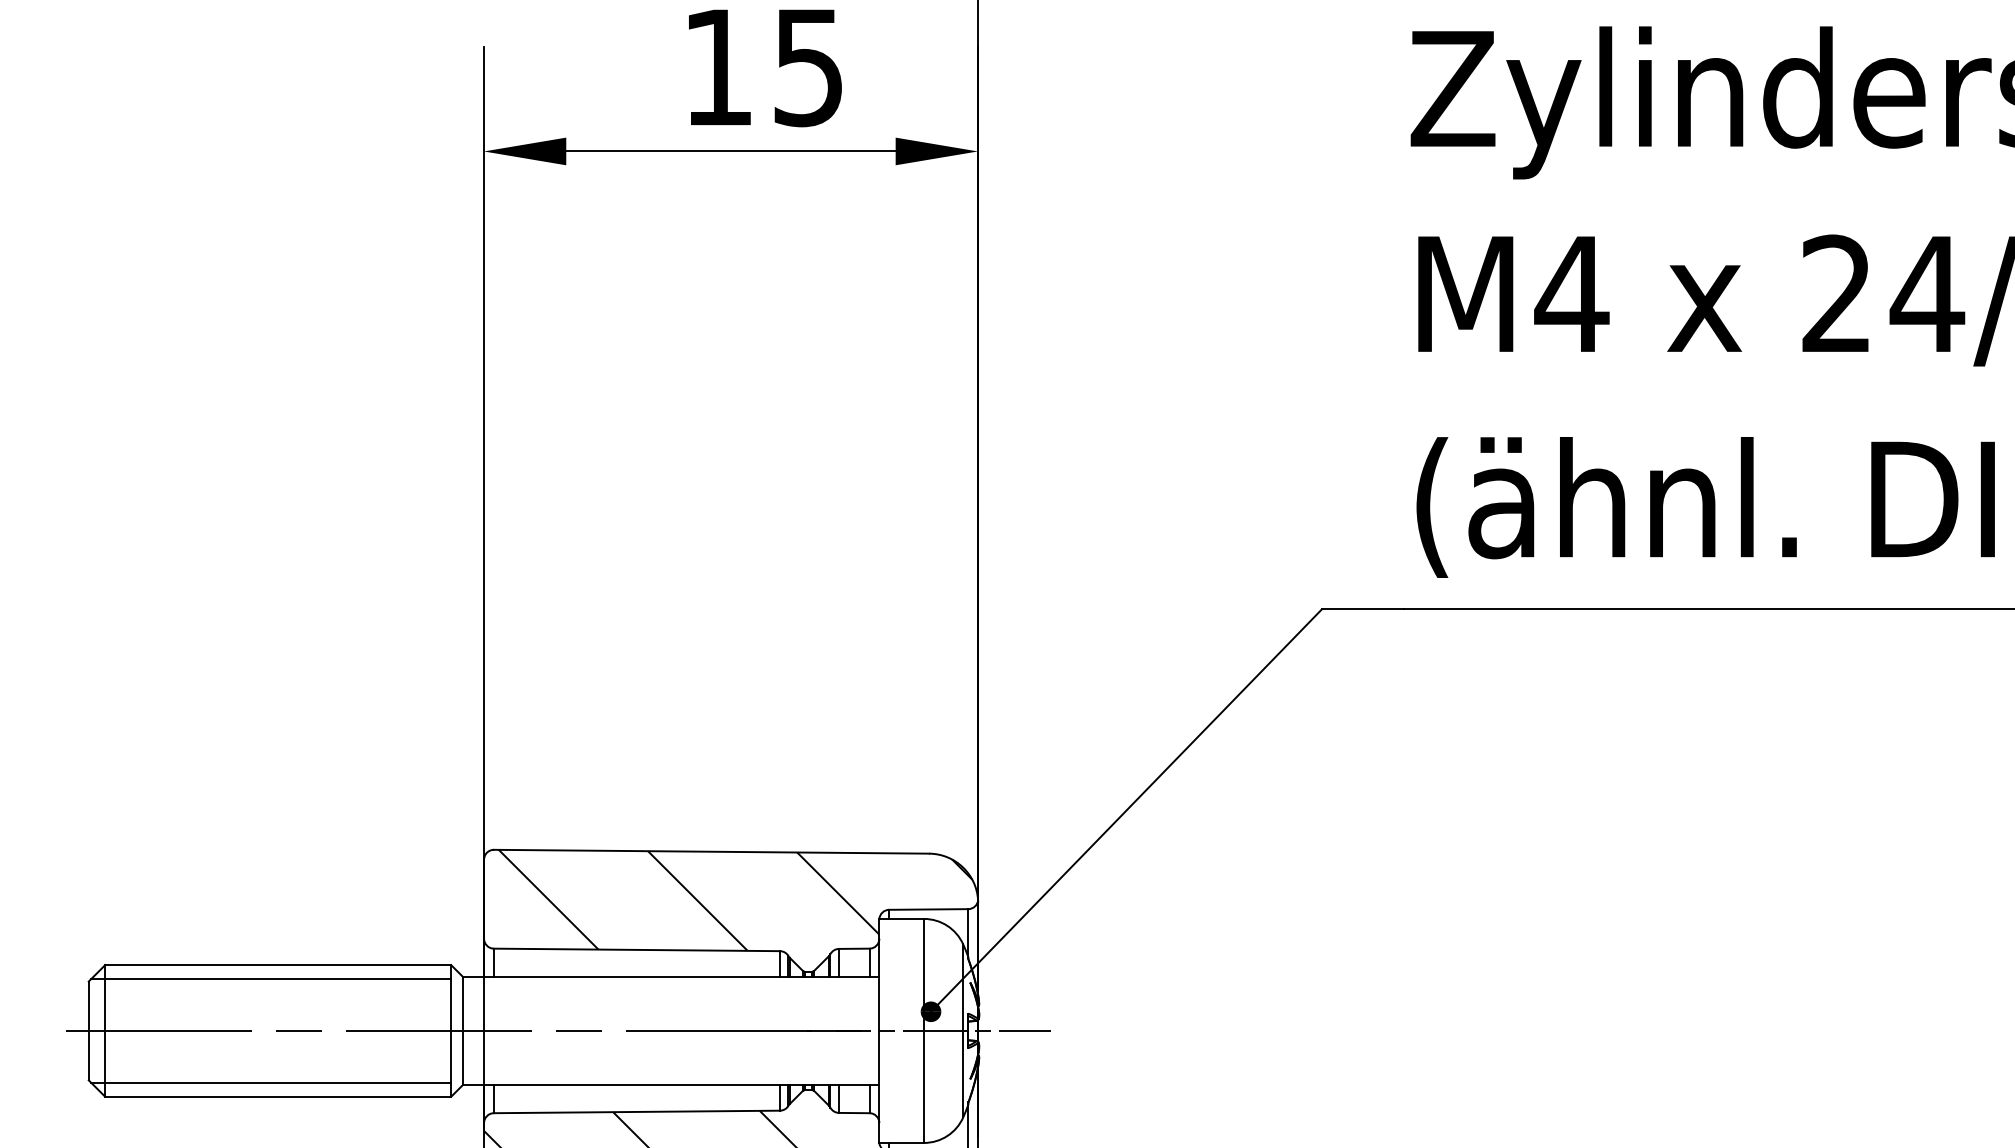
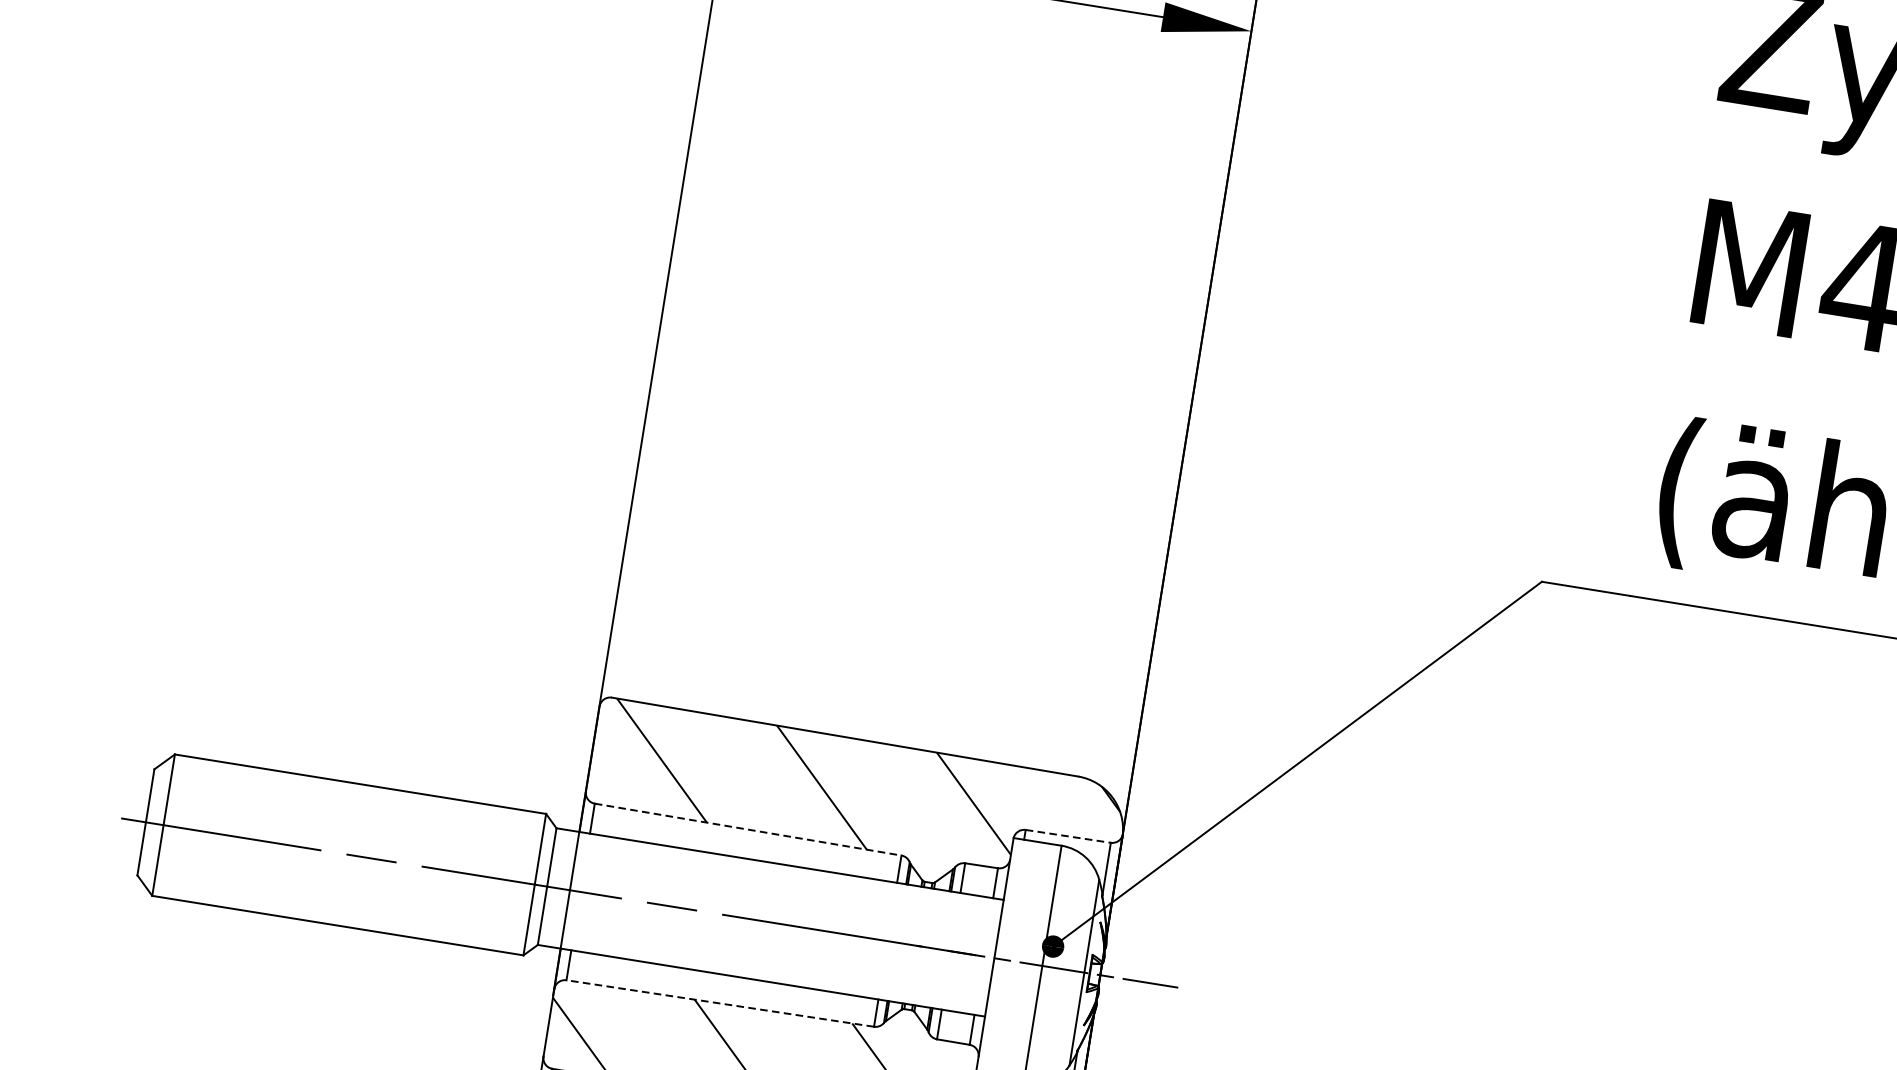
line: (928, 909) -> (1067, 836), solid -> dashed
line: (637, 949) -> (748, 829), solid -> dashed
line: (271, 978) -> (351, 797), removed
line: (271, 1083) -> (332, 910), removed
line: (636, 1111) -> (719, 1002), solid -> dashed

